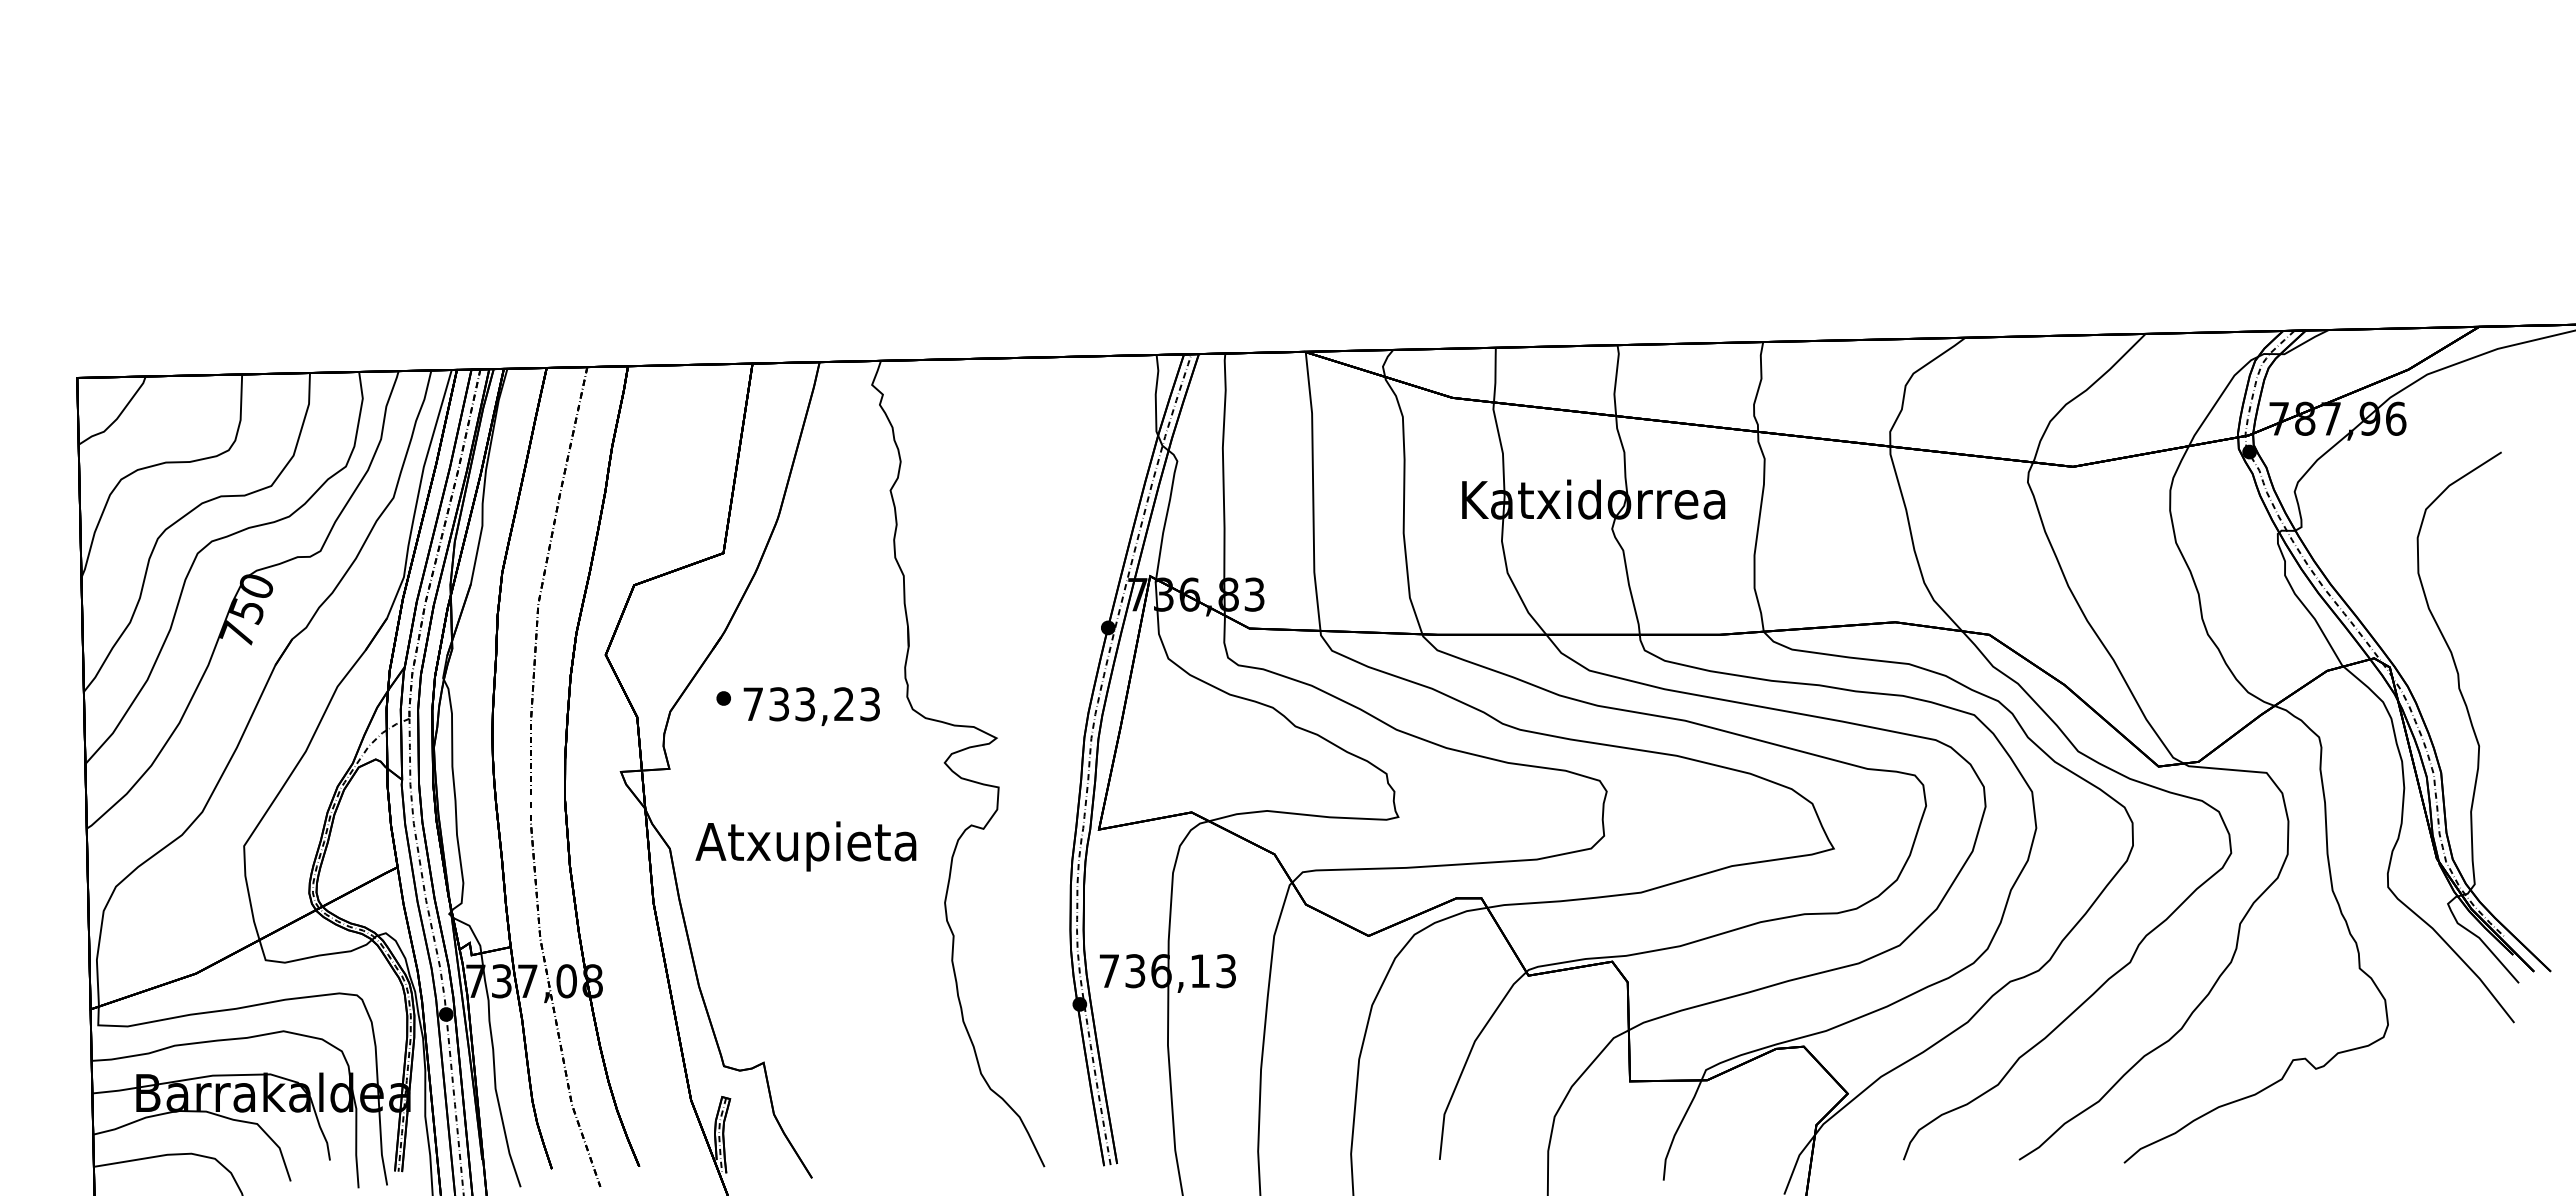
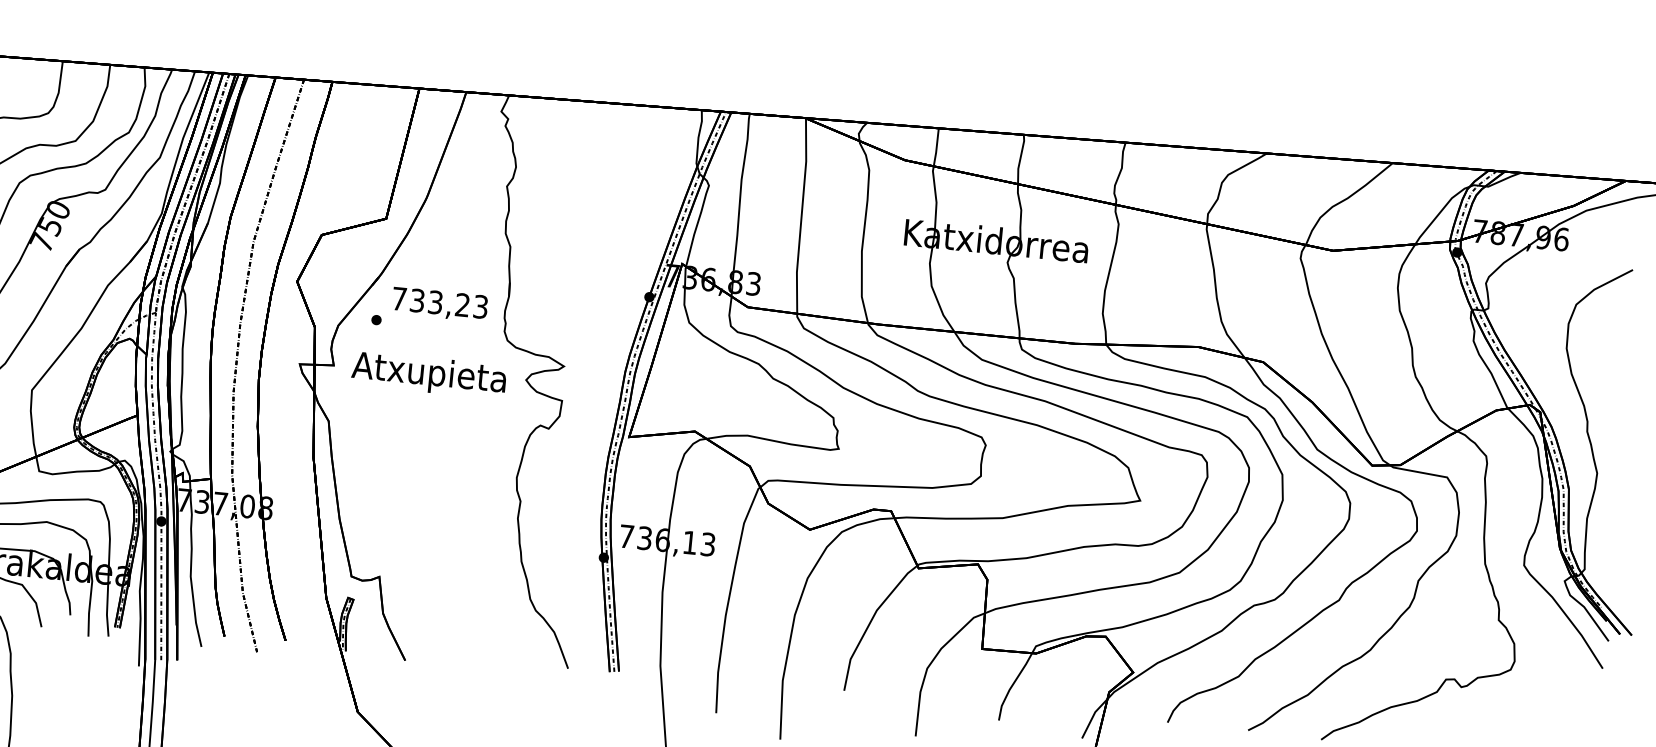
text: (811, 706) -> (439, 304), moved
text: (805, 846) -> (428, 375), moved

